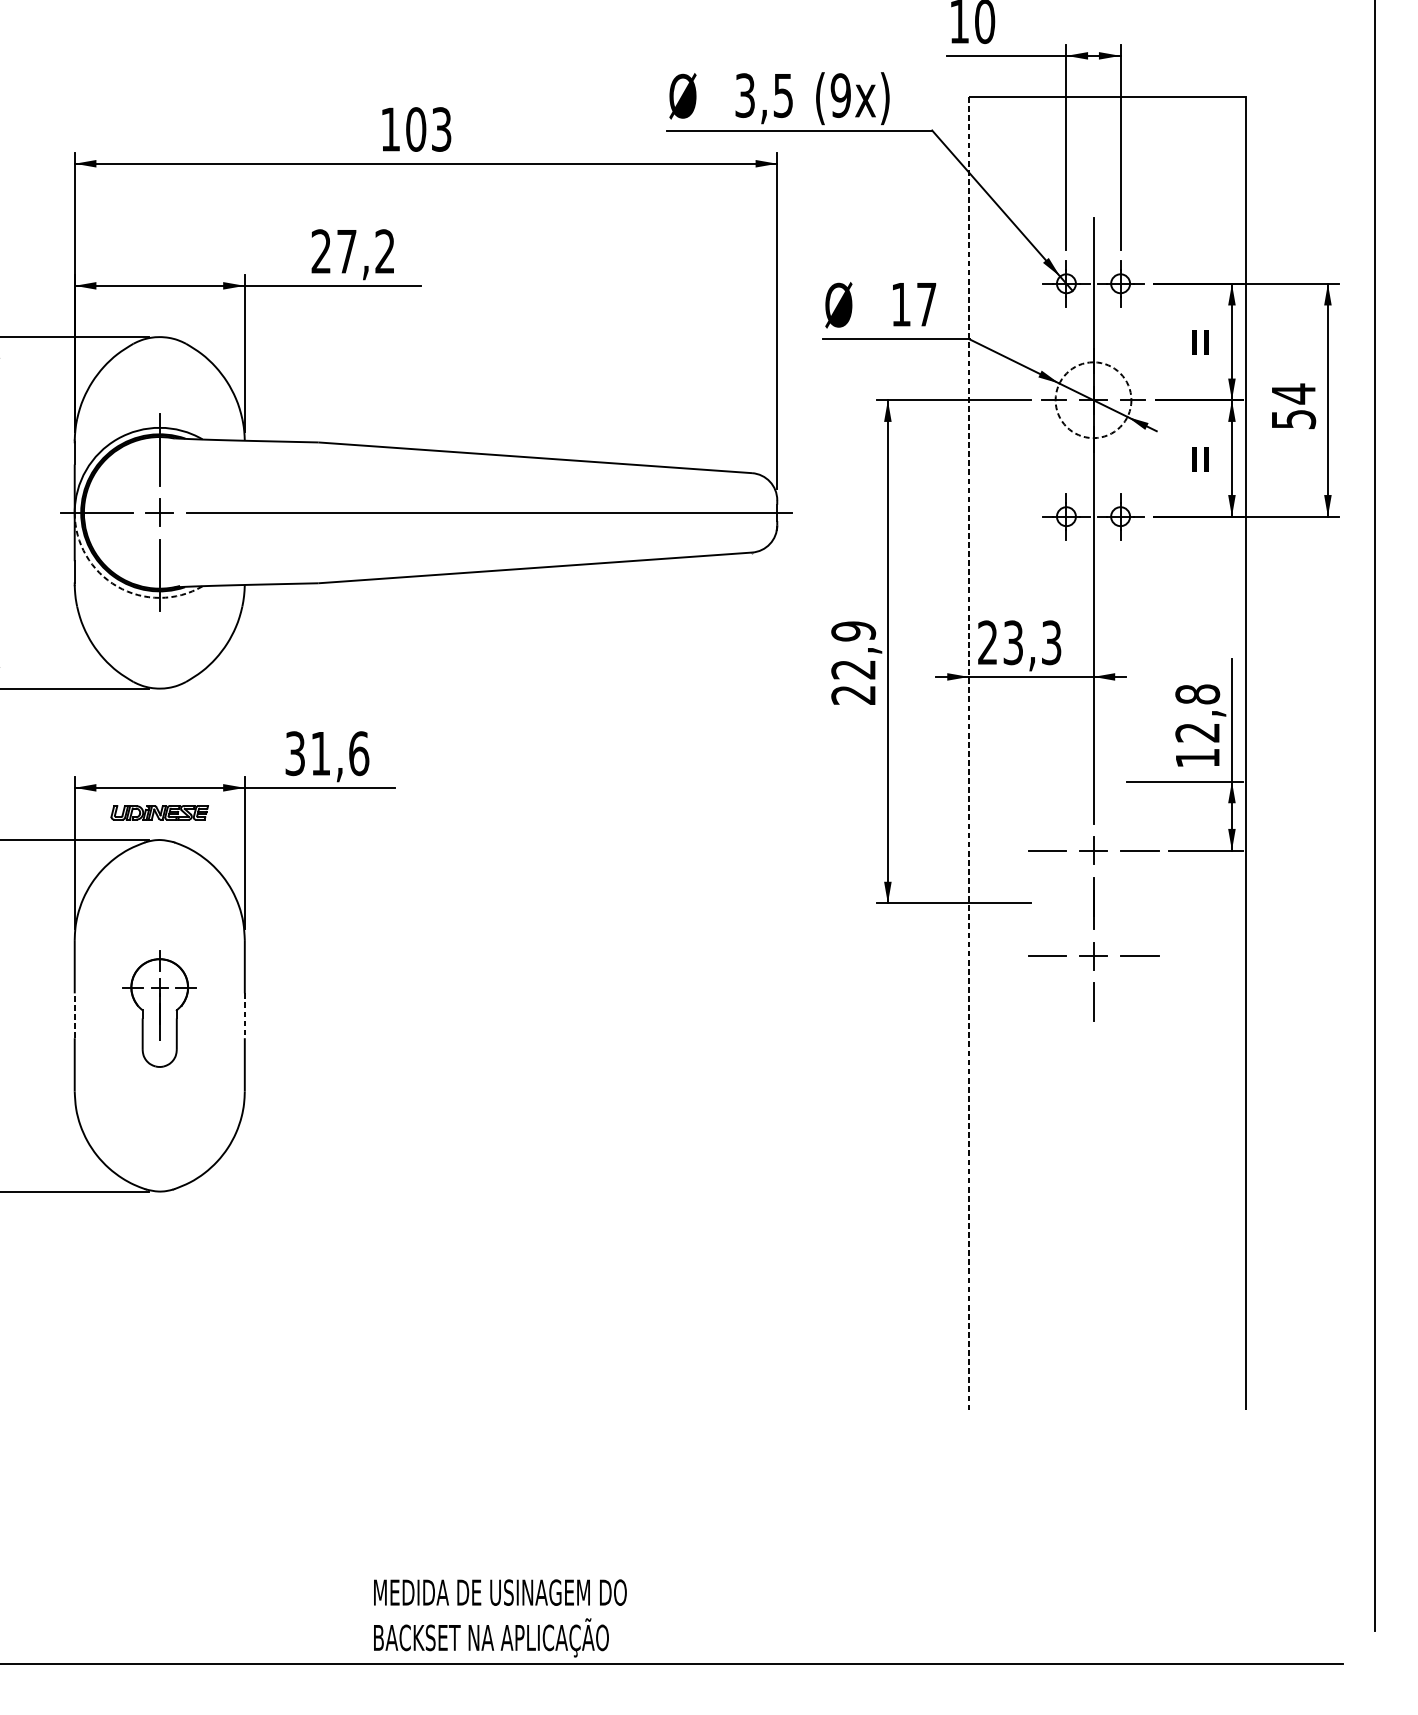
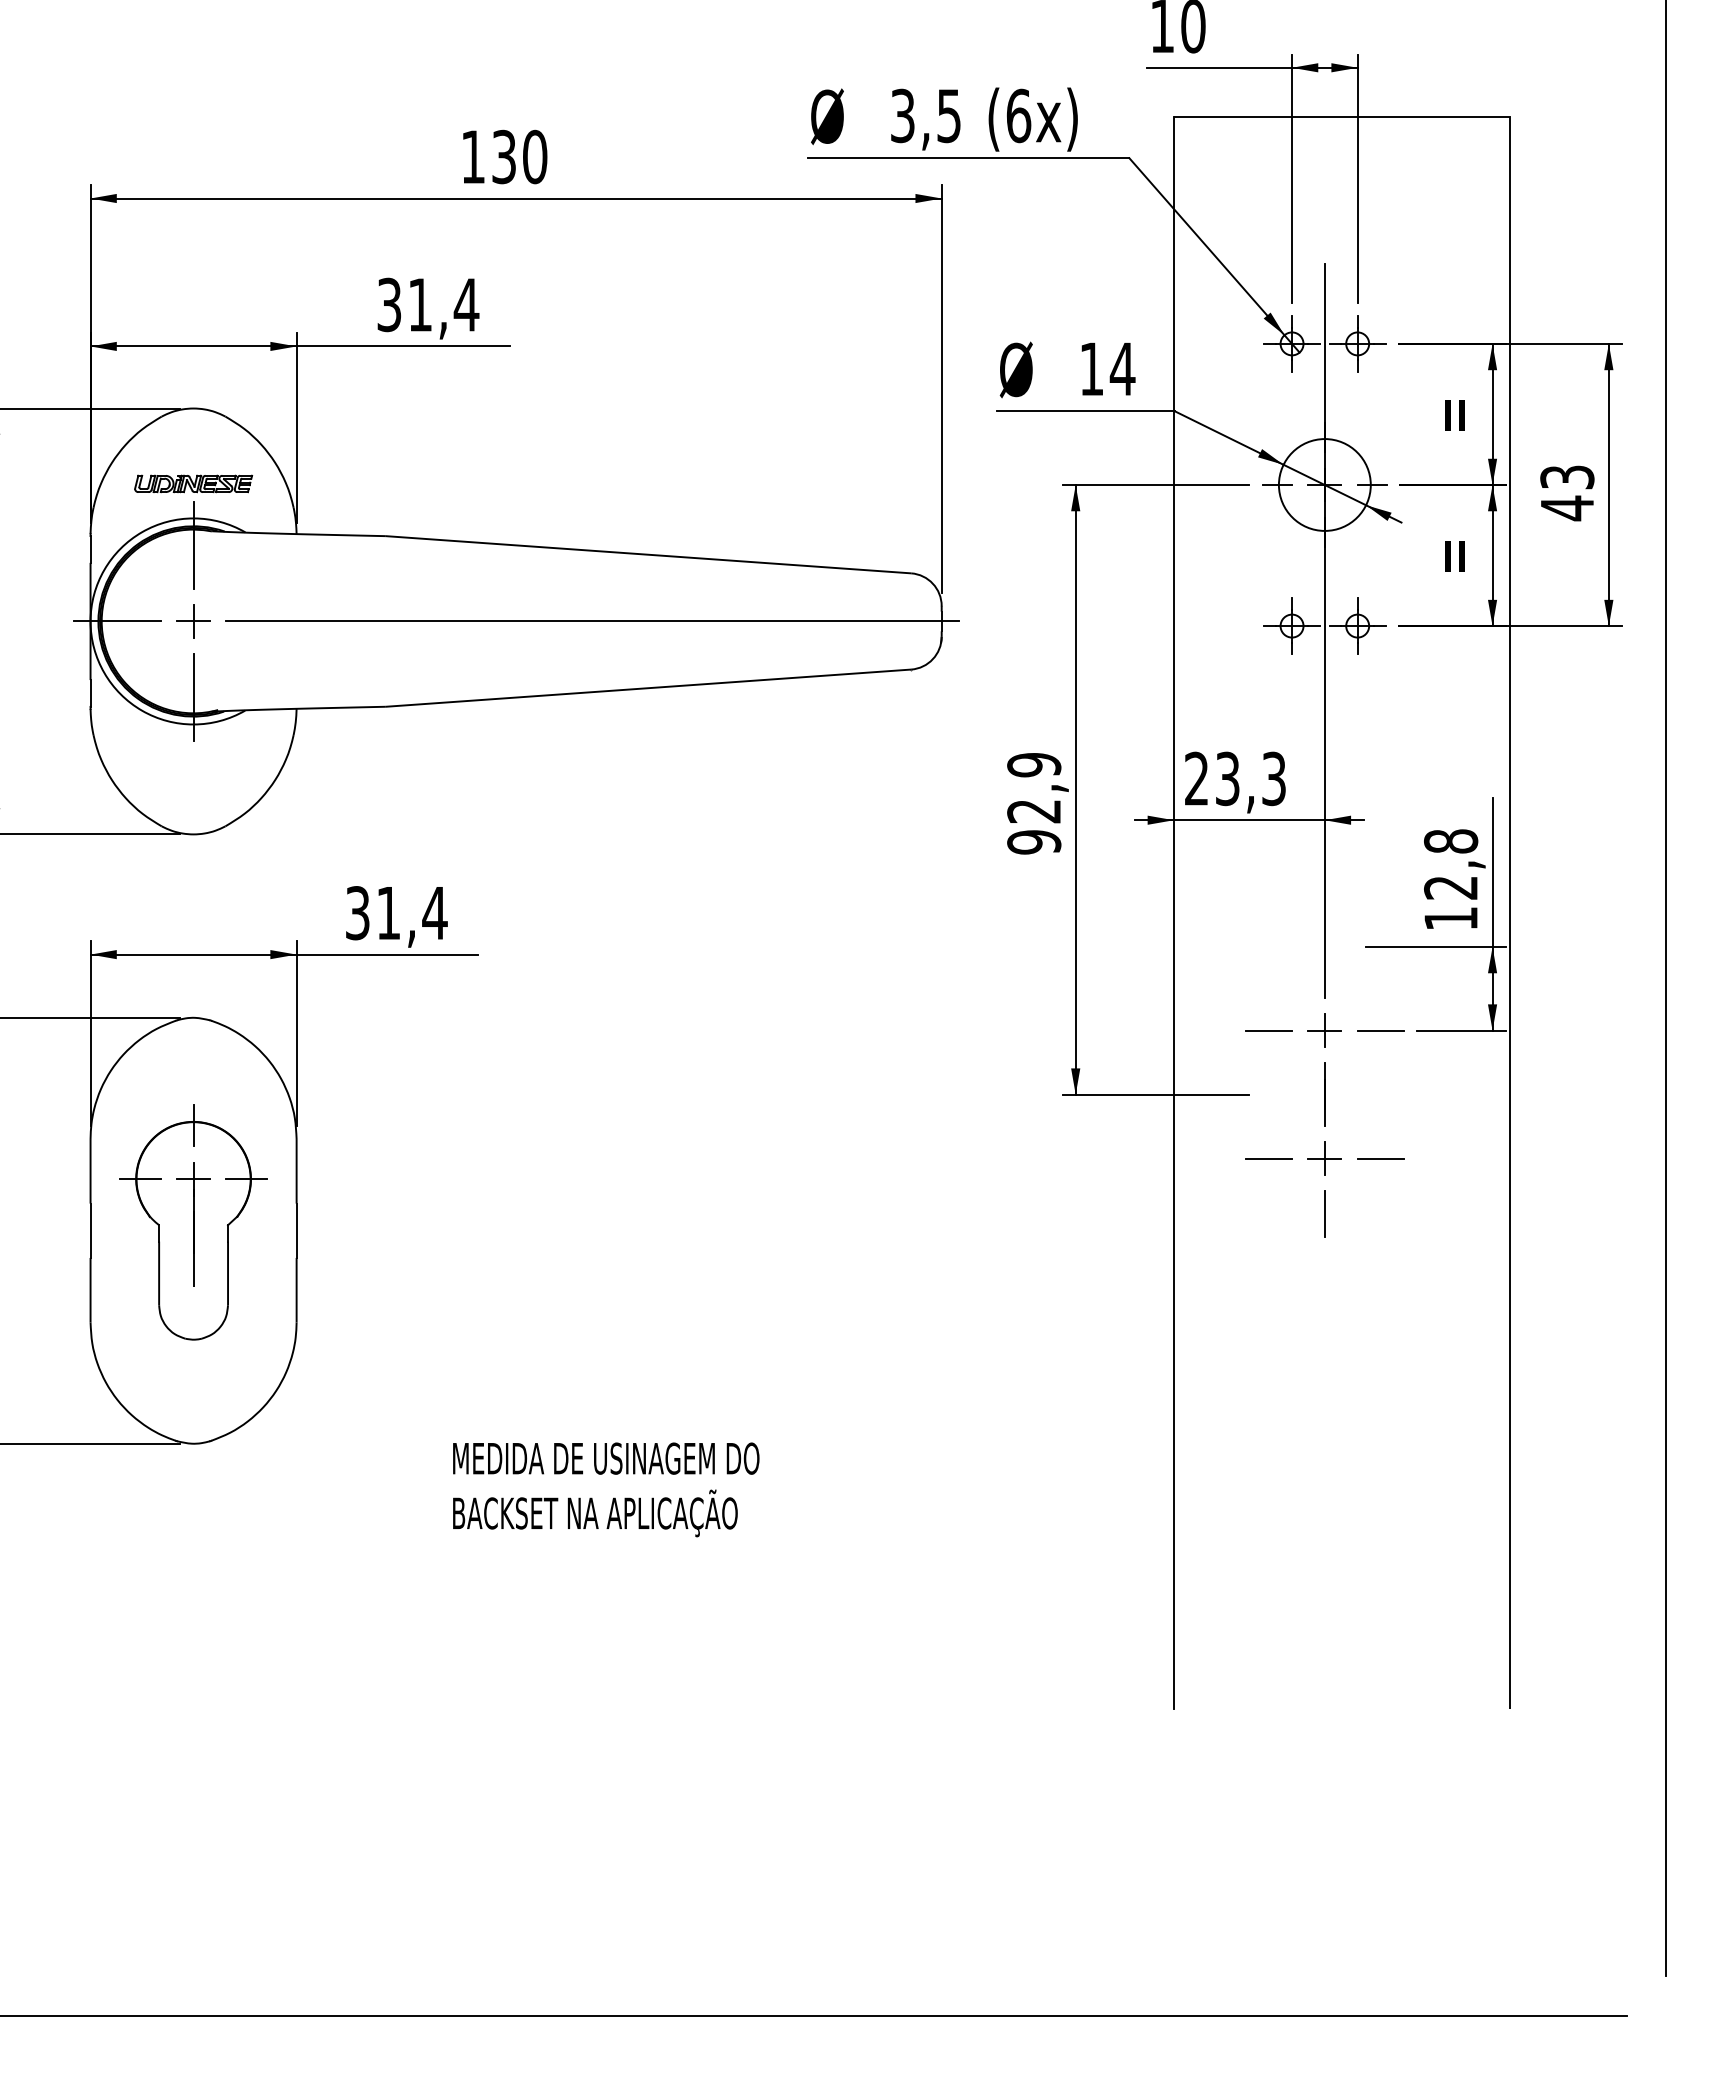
text: (840, 95) -> (1018, 115), (9x) -> (6x)
text: (428, 129) -> (519, 156), 103 -> 130
text: (353, 251) -> (428, 304), 27,2 -> 31,4
text: (926, 304) -> (1122, 368), 17 -> 14
circle: (1093, 399) -> (1324, 484), dashed -> solid
text: (1293, 406) -> (1567, 492), 54 -> 43
arc: (117, 586) -> (142, 710), dashed -> solid
text: (853, 695) -> (1034, 842), 22,9 -> 92,9
text: (358, 753) -> (434, 913), 31,6 -> 31,4
line: (968, 753) -> (1173, 912), dashed -> solid
part: (159, 812) -> (193, 483), moved
part: (159, 1008) -> (193, 1222), size x1.67
line: (74, 1015) -> (90, 1230), dashed -> solid
line: (244, 1016) -> (296, 1231), dashed -> solid
text: (500, 1618) -> (606, 1489), moved

